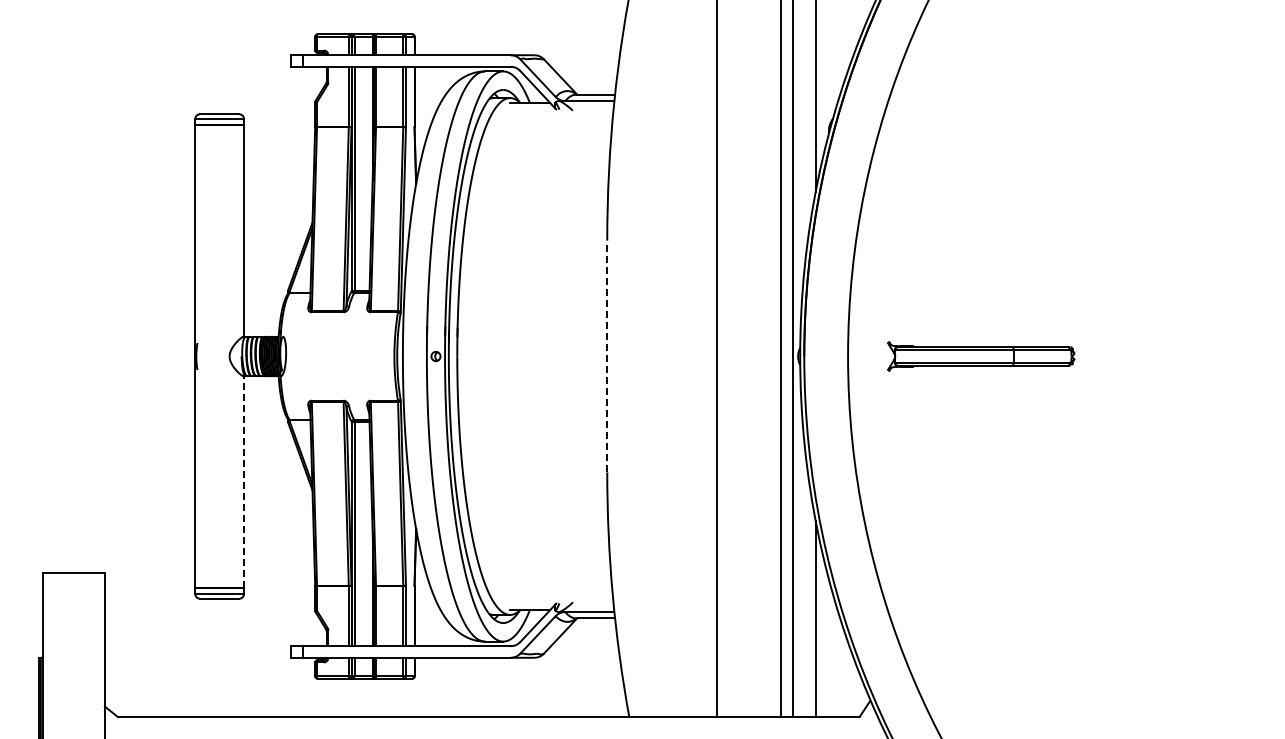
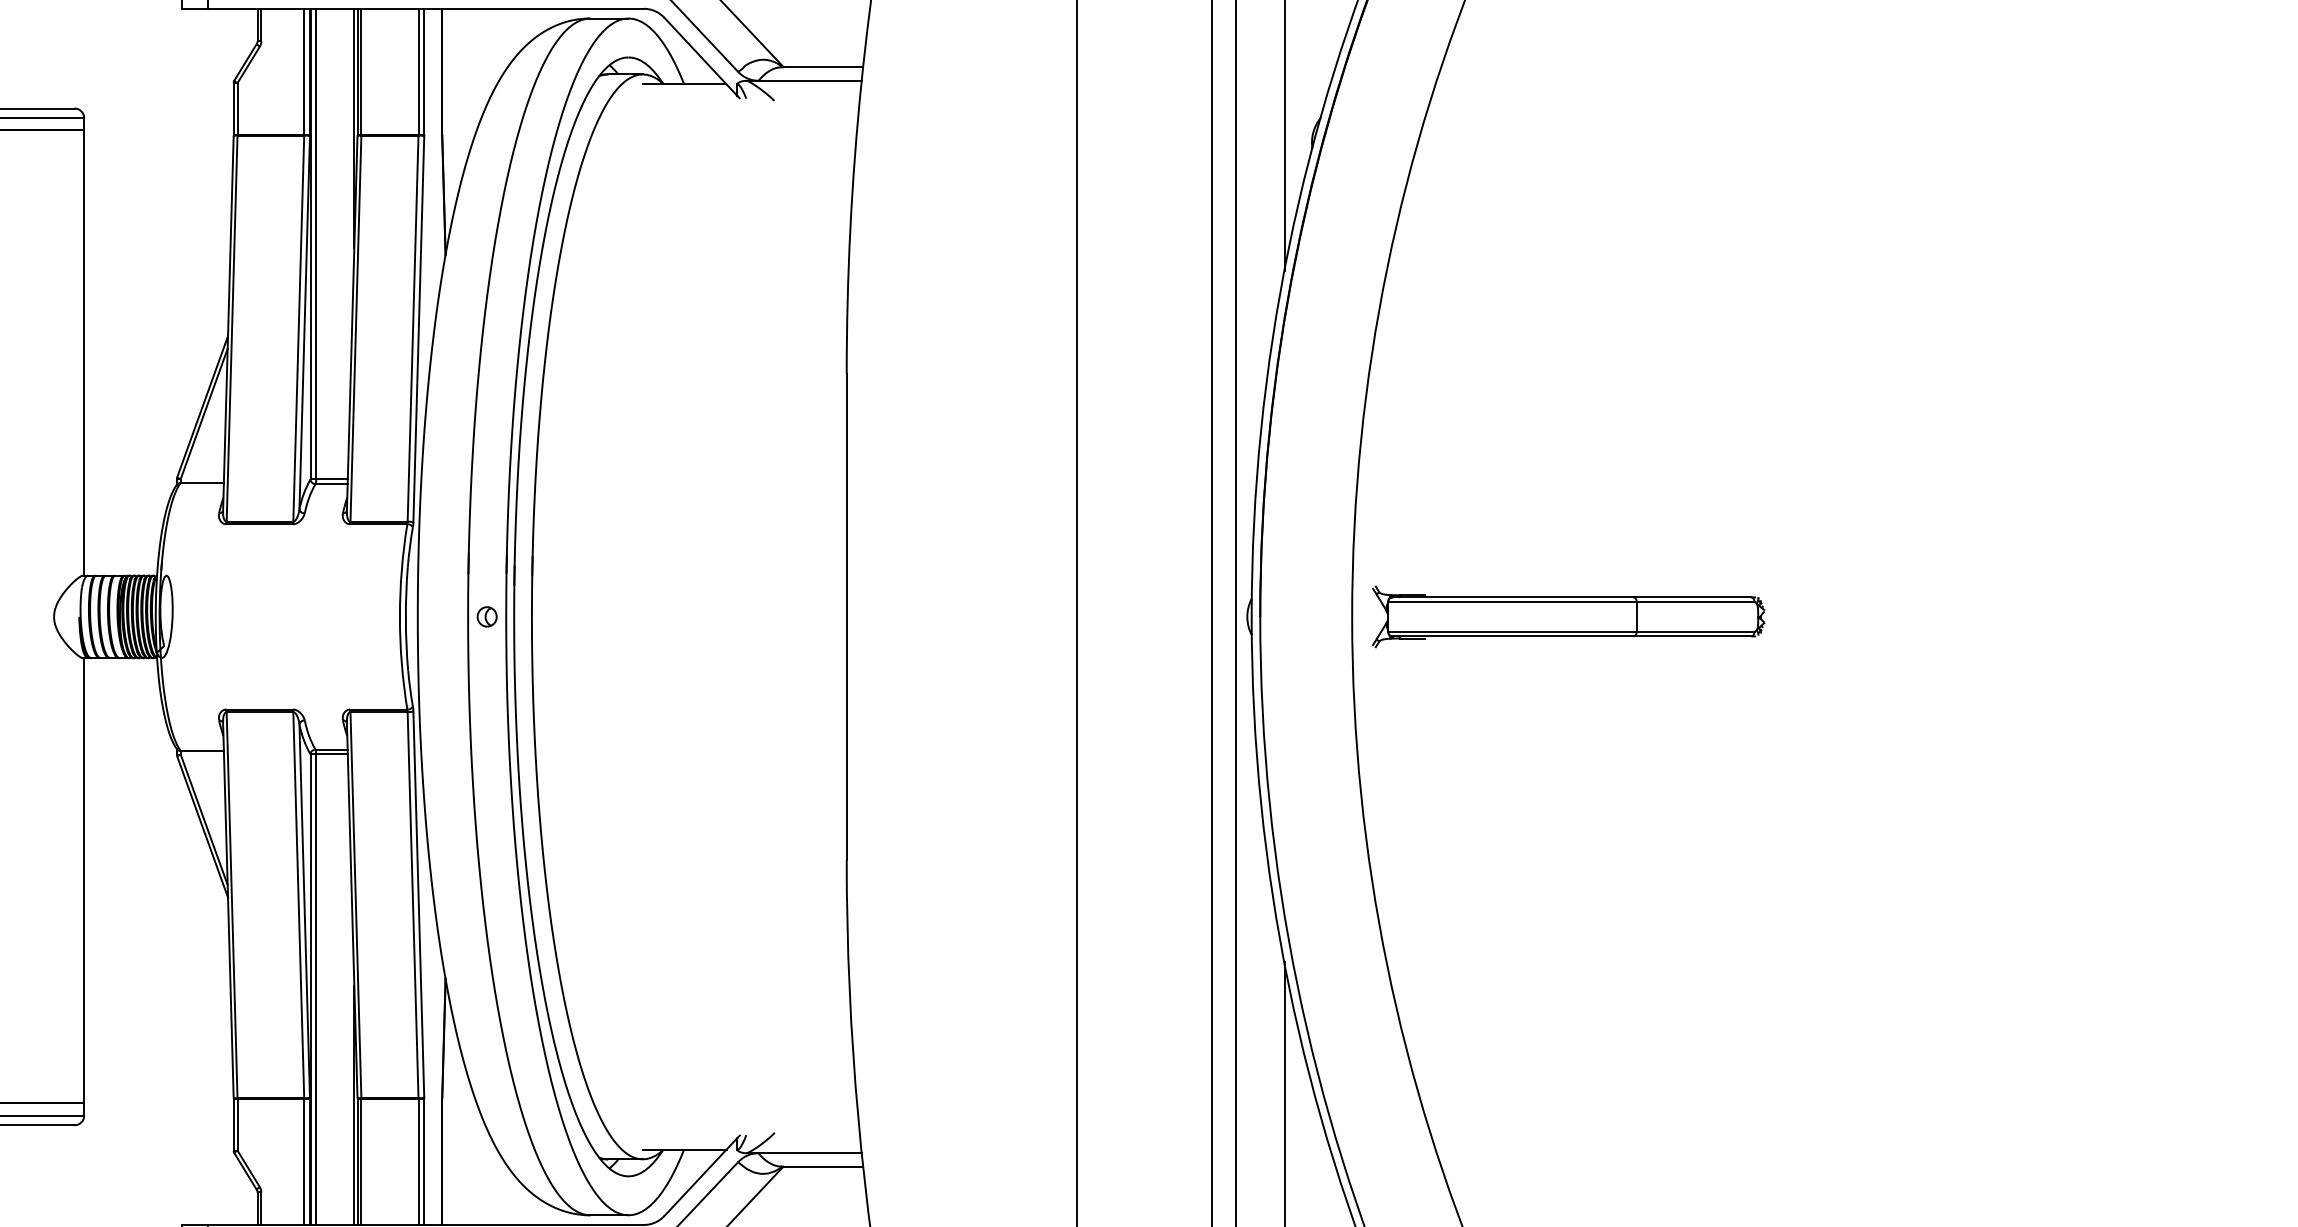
line: (607, 356) -> (847, 616), dashed -> solid
part: (981, 356) -> (1569, 616), moved
line: (244, 481) -> (85, 879), dashed -> solid

